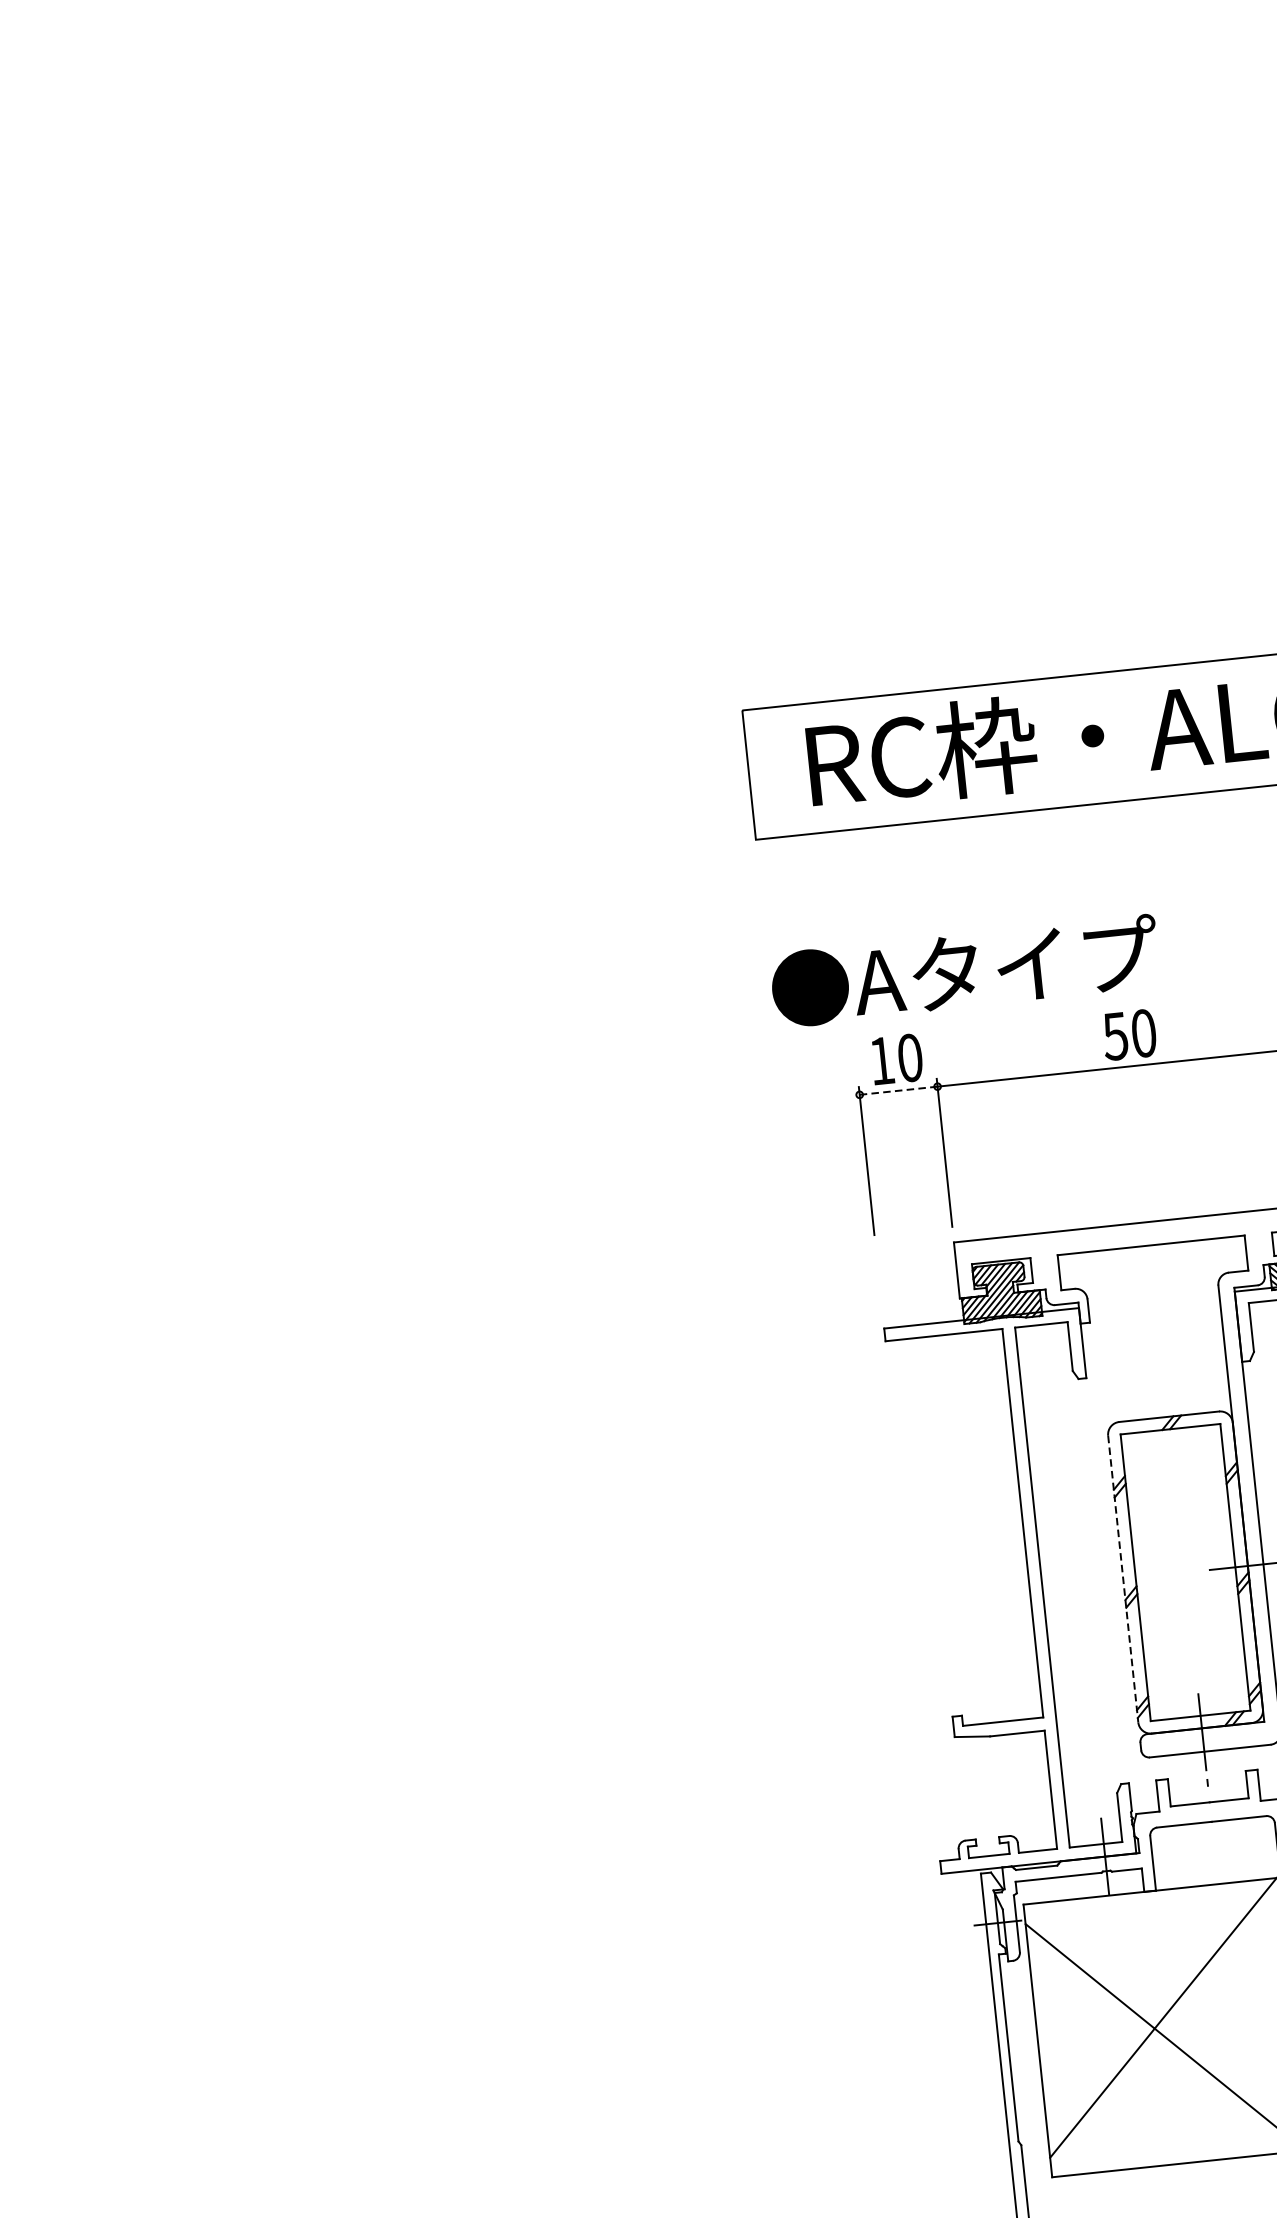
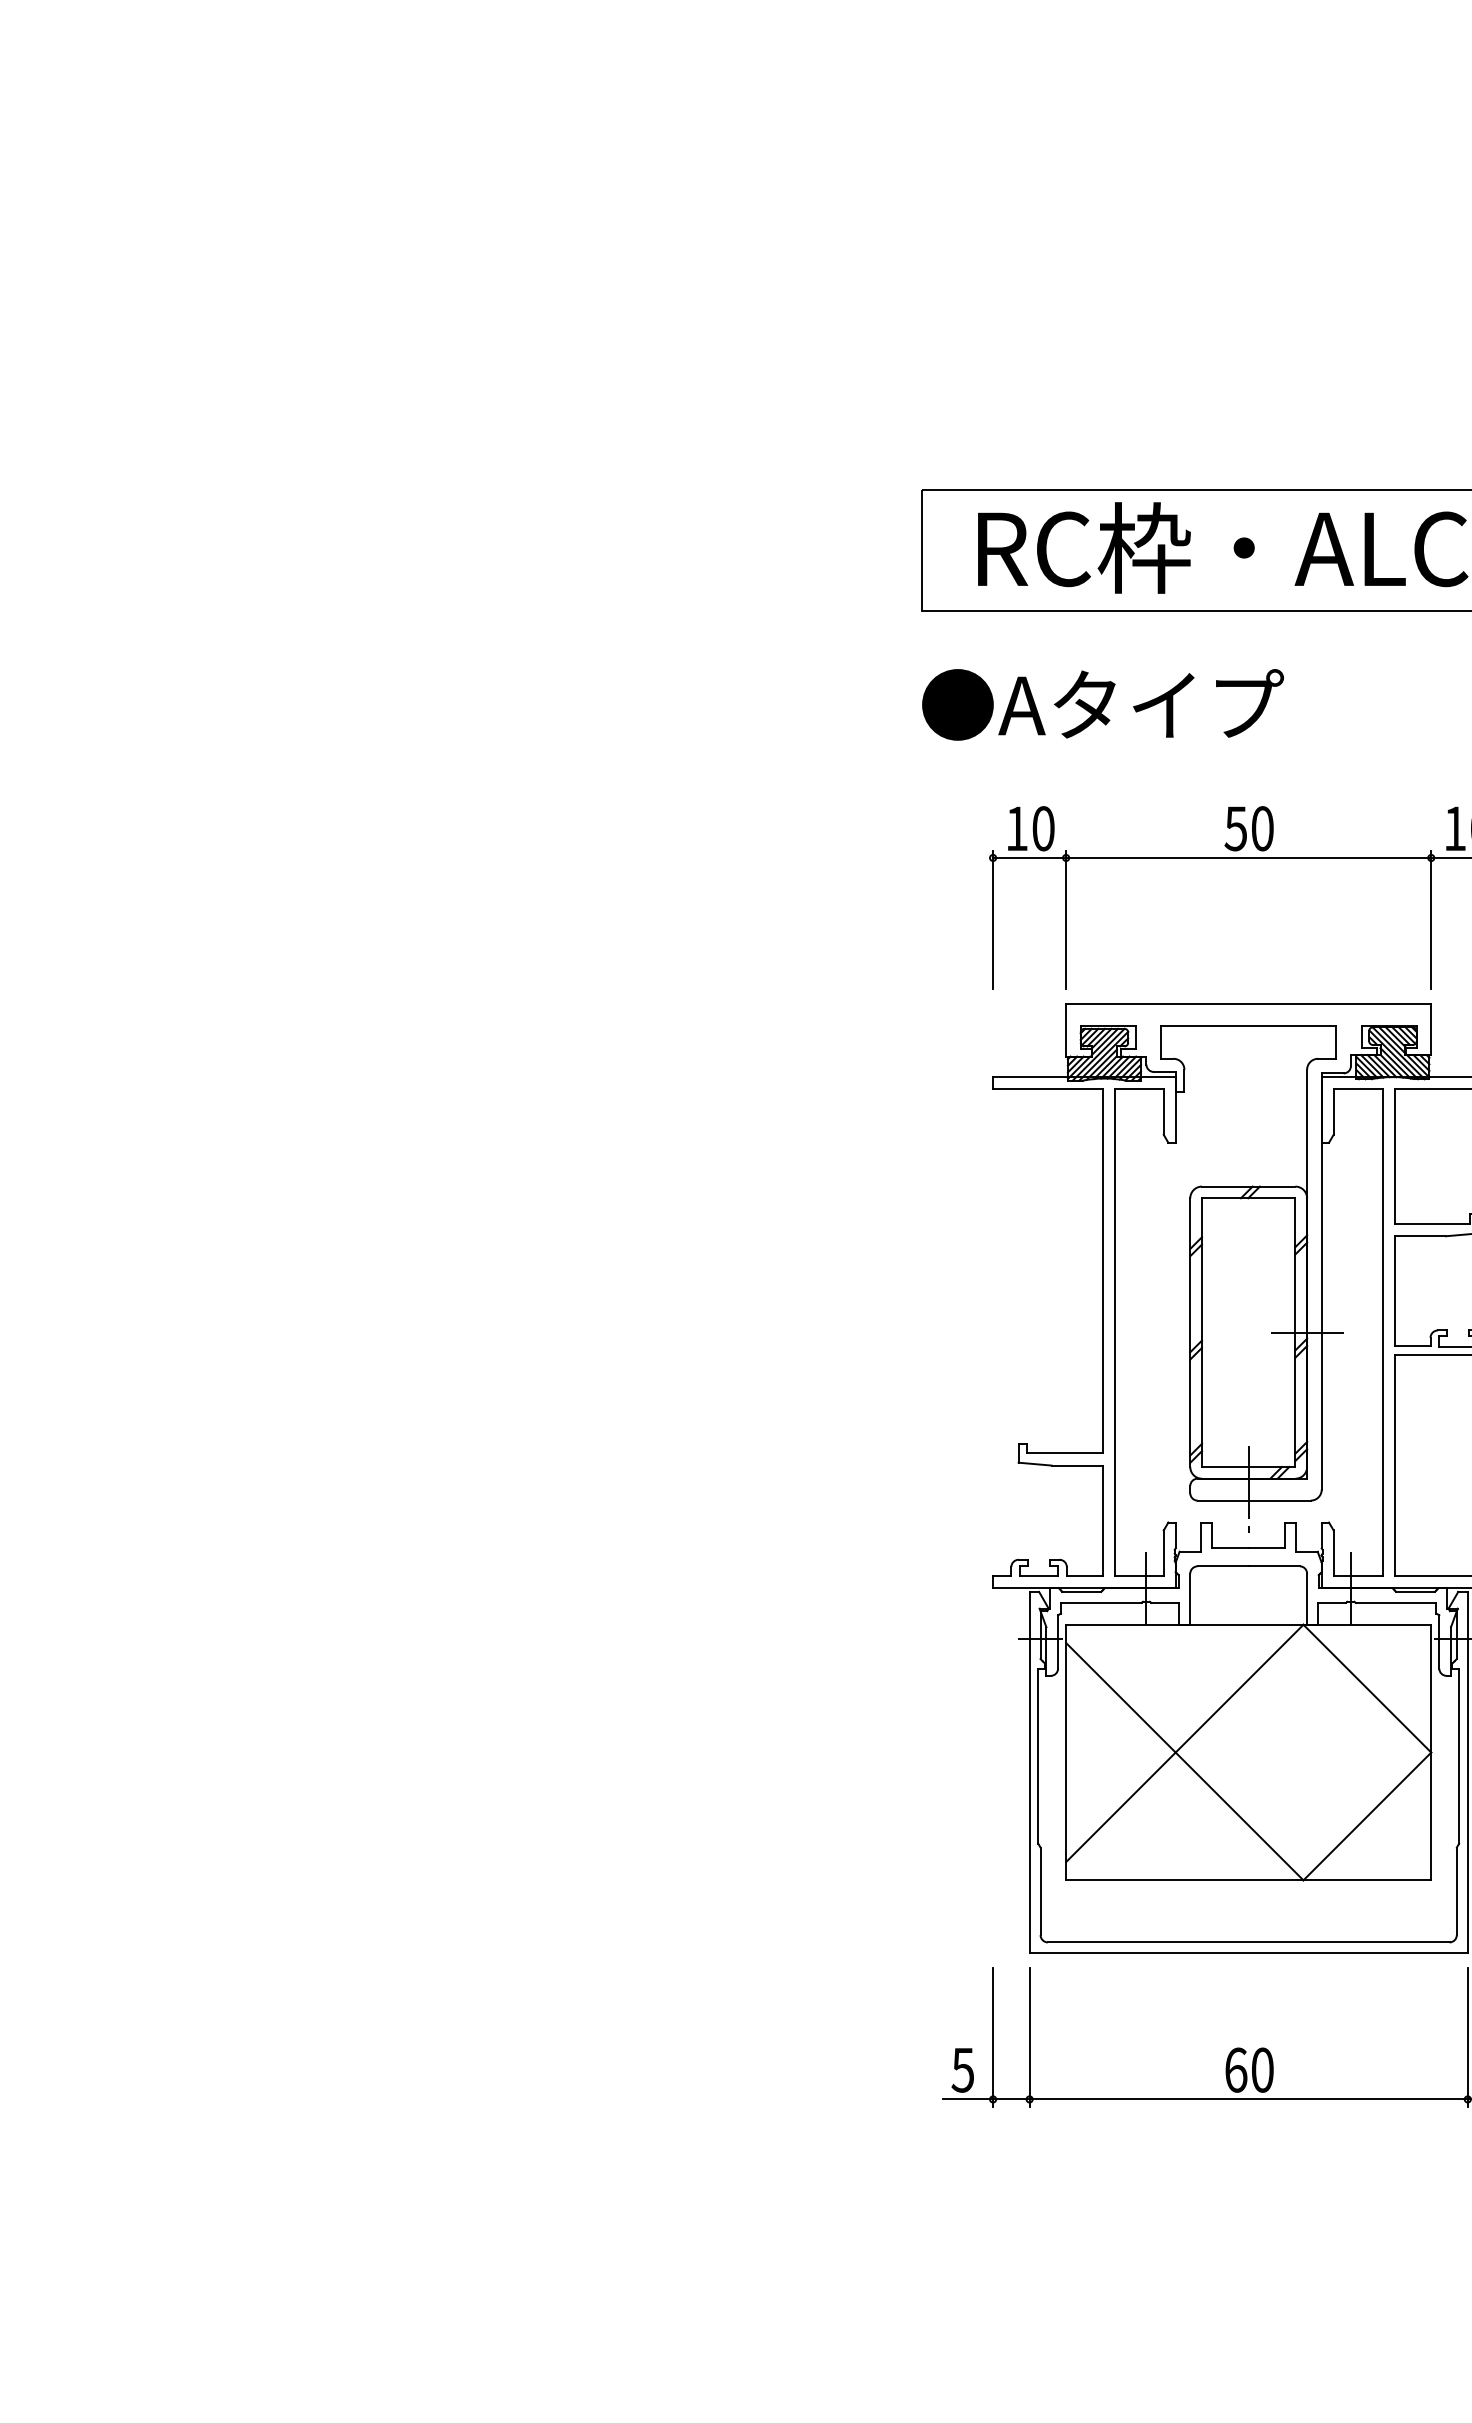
text: (964, 971) -> (1102, 704), moved
line: (898, 1090) -> (1029, 857), dashed -> solid
line: (1123, 1579) -> (1190, 1333), dashed -> solid

